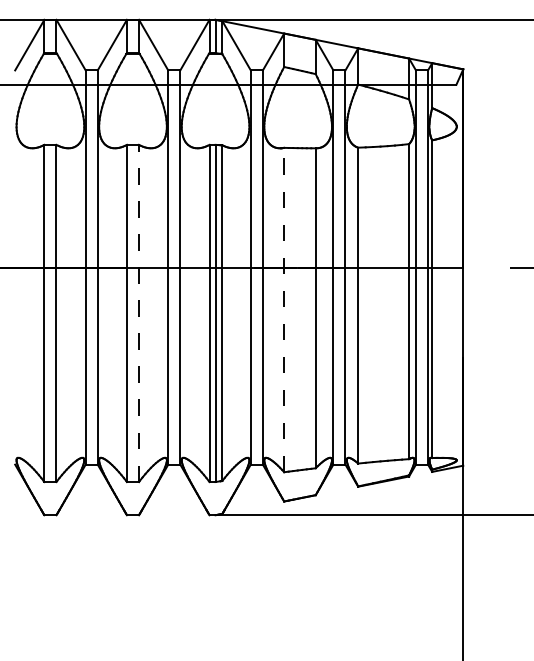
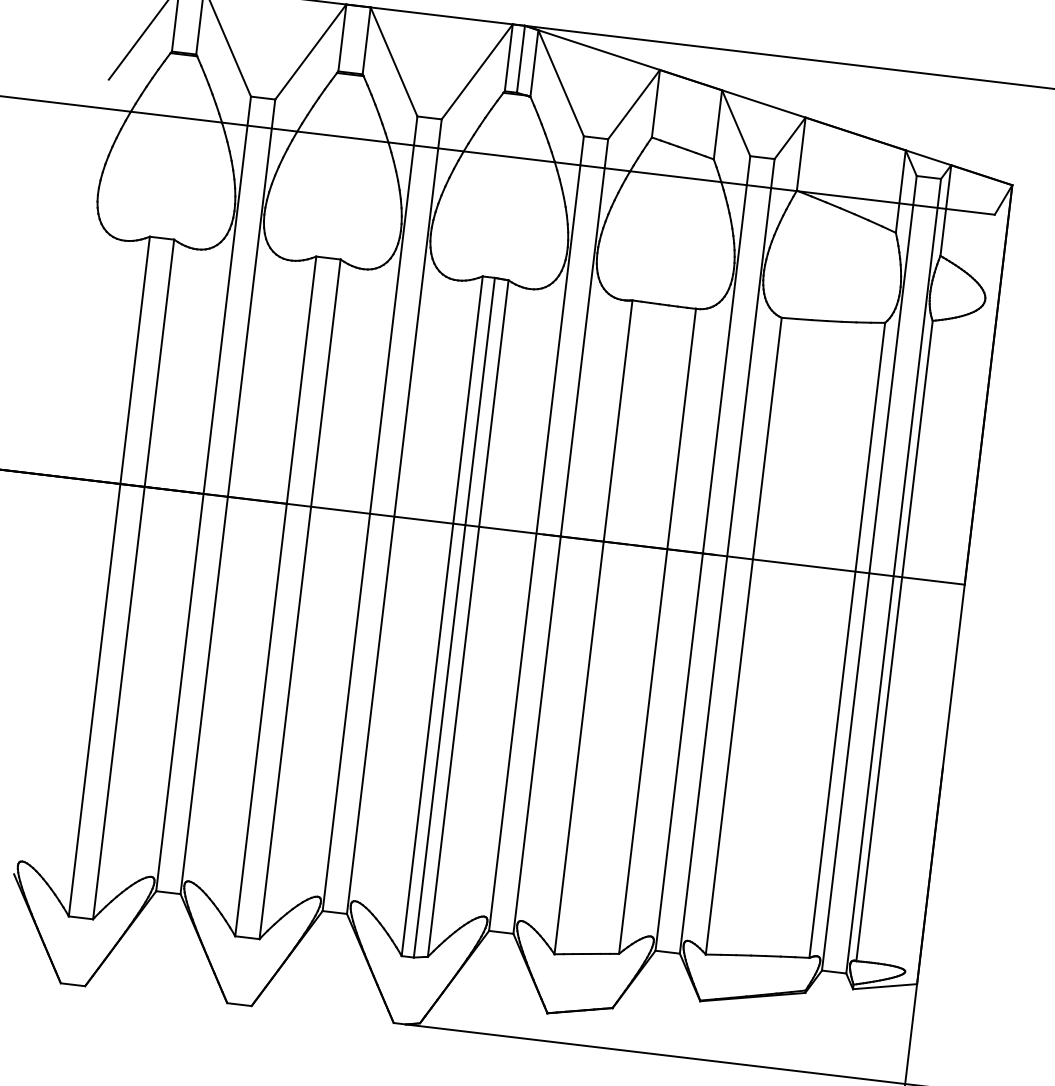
line: (284, 309) -> (594, 626), dashed -> solid
line: (139, 313) -> (301, 599), dashed -> solid

